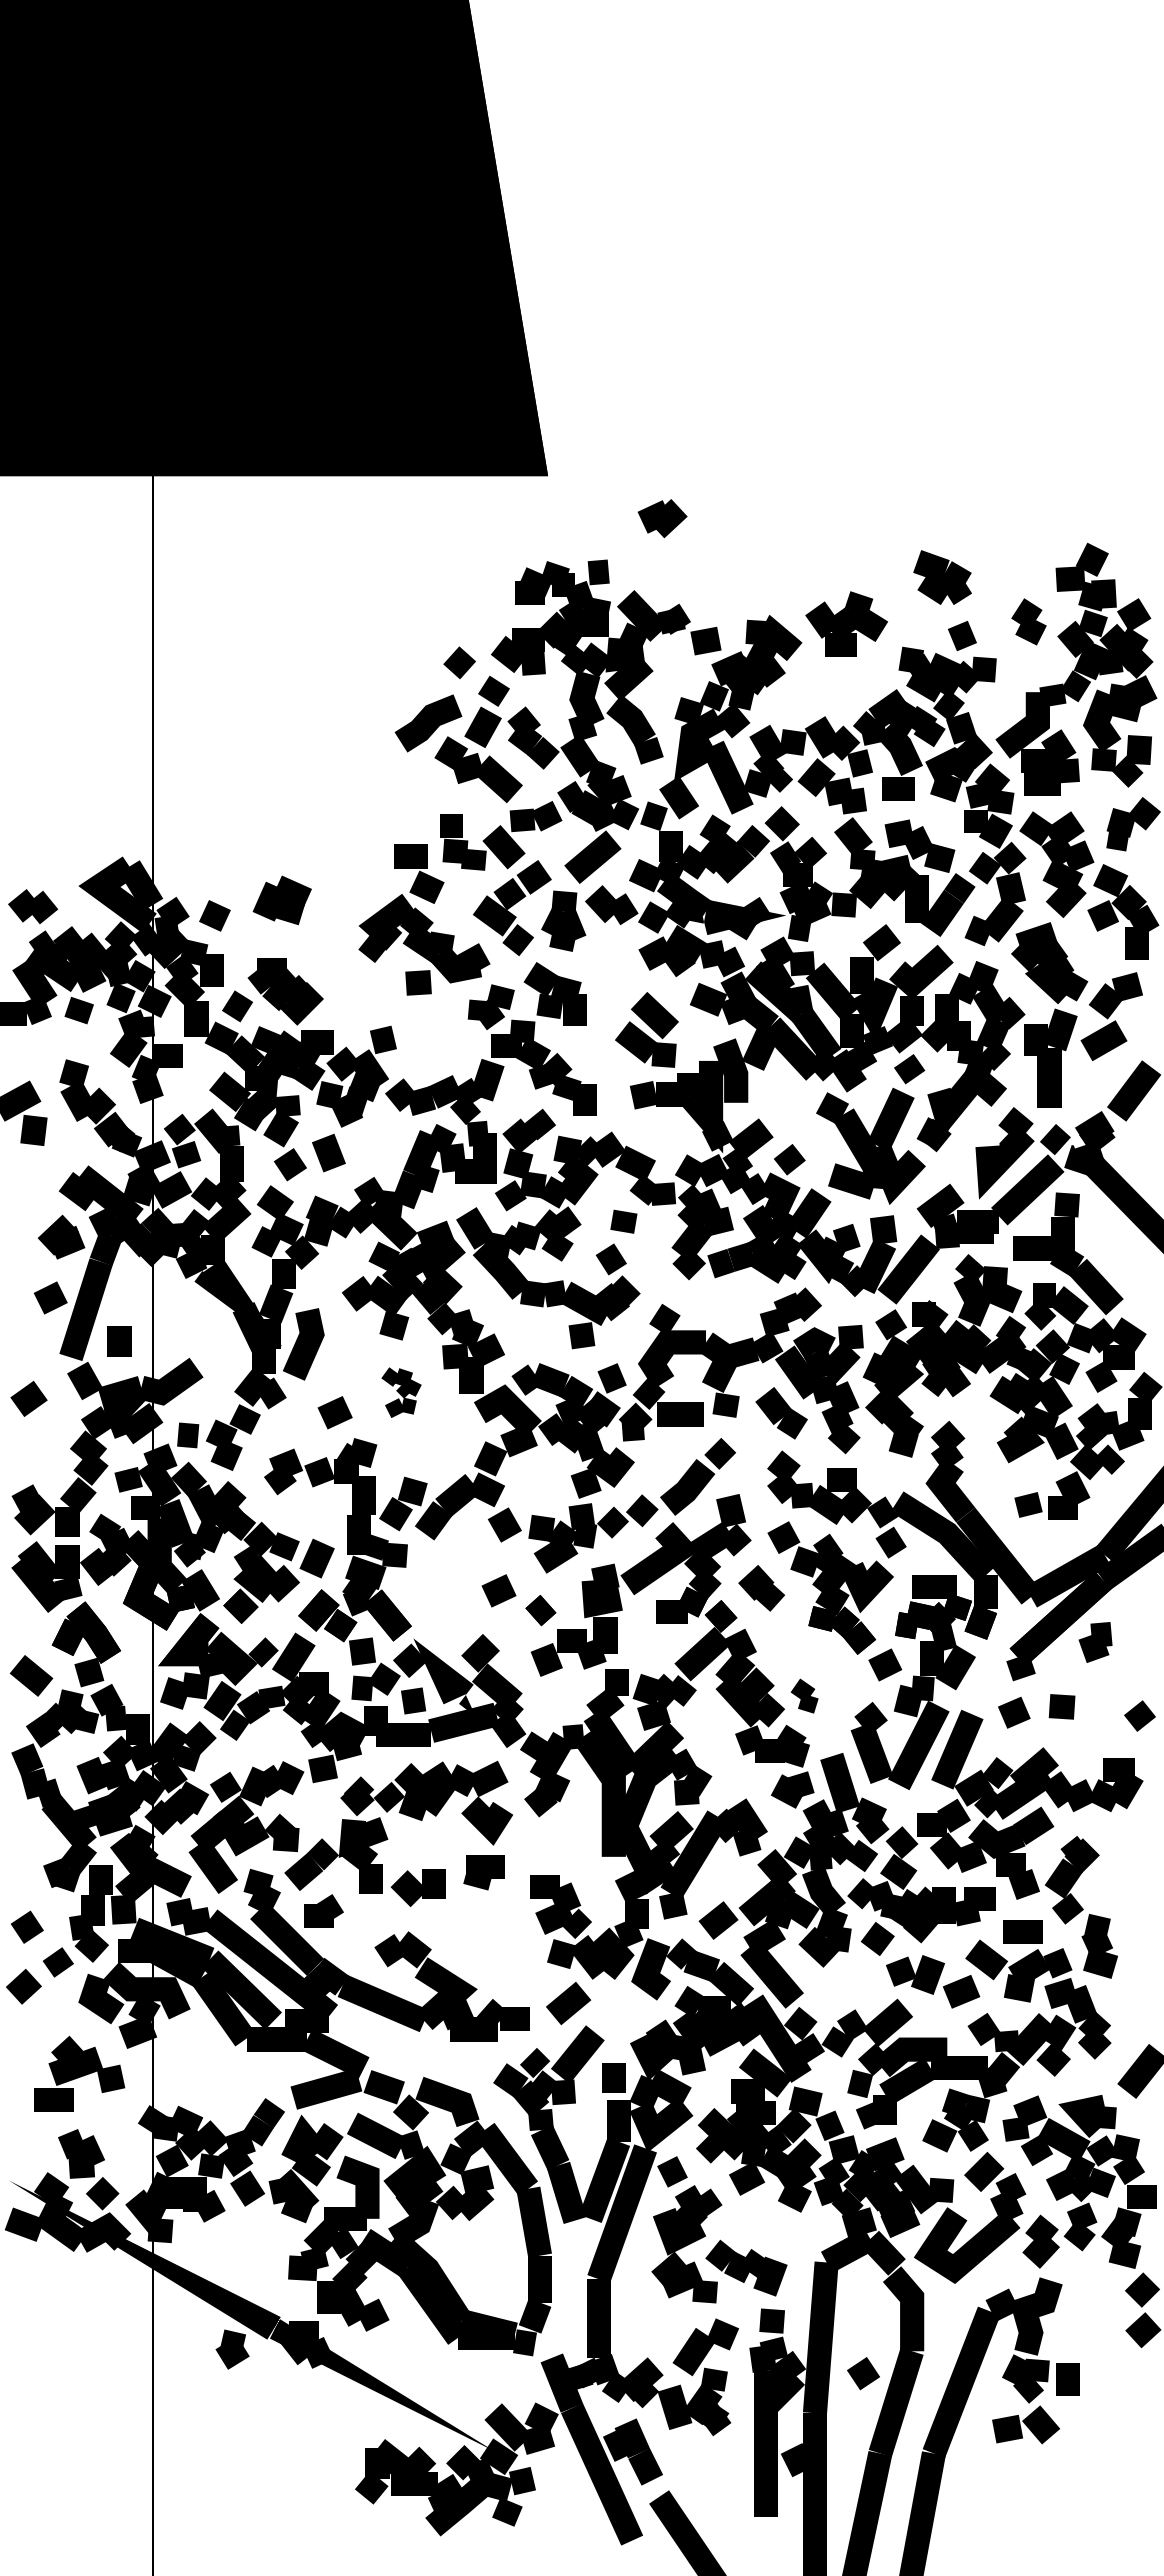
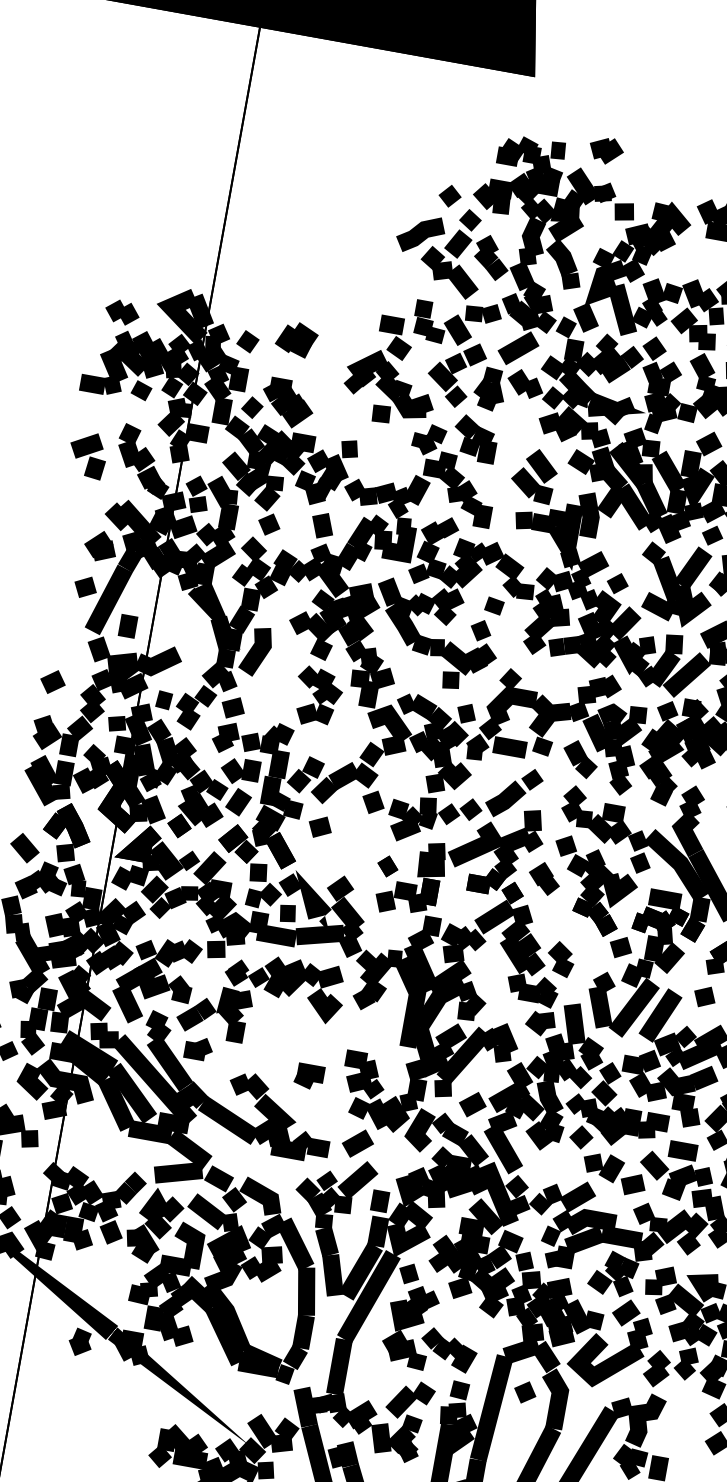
part: (662, 518) -> (606, 150), moved
line: (328, 1152) -> (322, 525), moved
part: (401, 1392) -> (318, 697), size x1.67
line: (28, 1398) -> (52, 681), moved
line: (334, 1412) -> (232, 707), moved
line: (498, 1590) -> (319, 826), moved
part: (804, 1695) -> (560, 958), size x1.43
part: (483, 1872) -> (308, 1076), moved
part: (417, 1887) -> (239, 771), moved
line: (863, 2373) -> (525, 1392), moved

